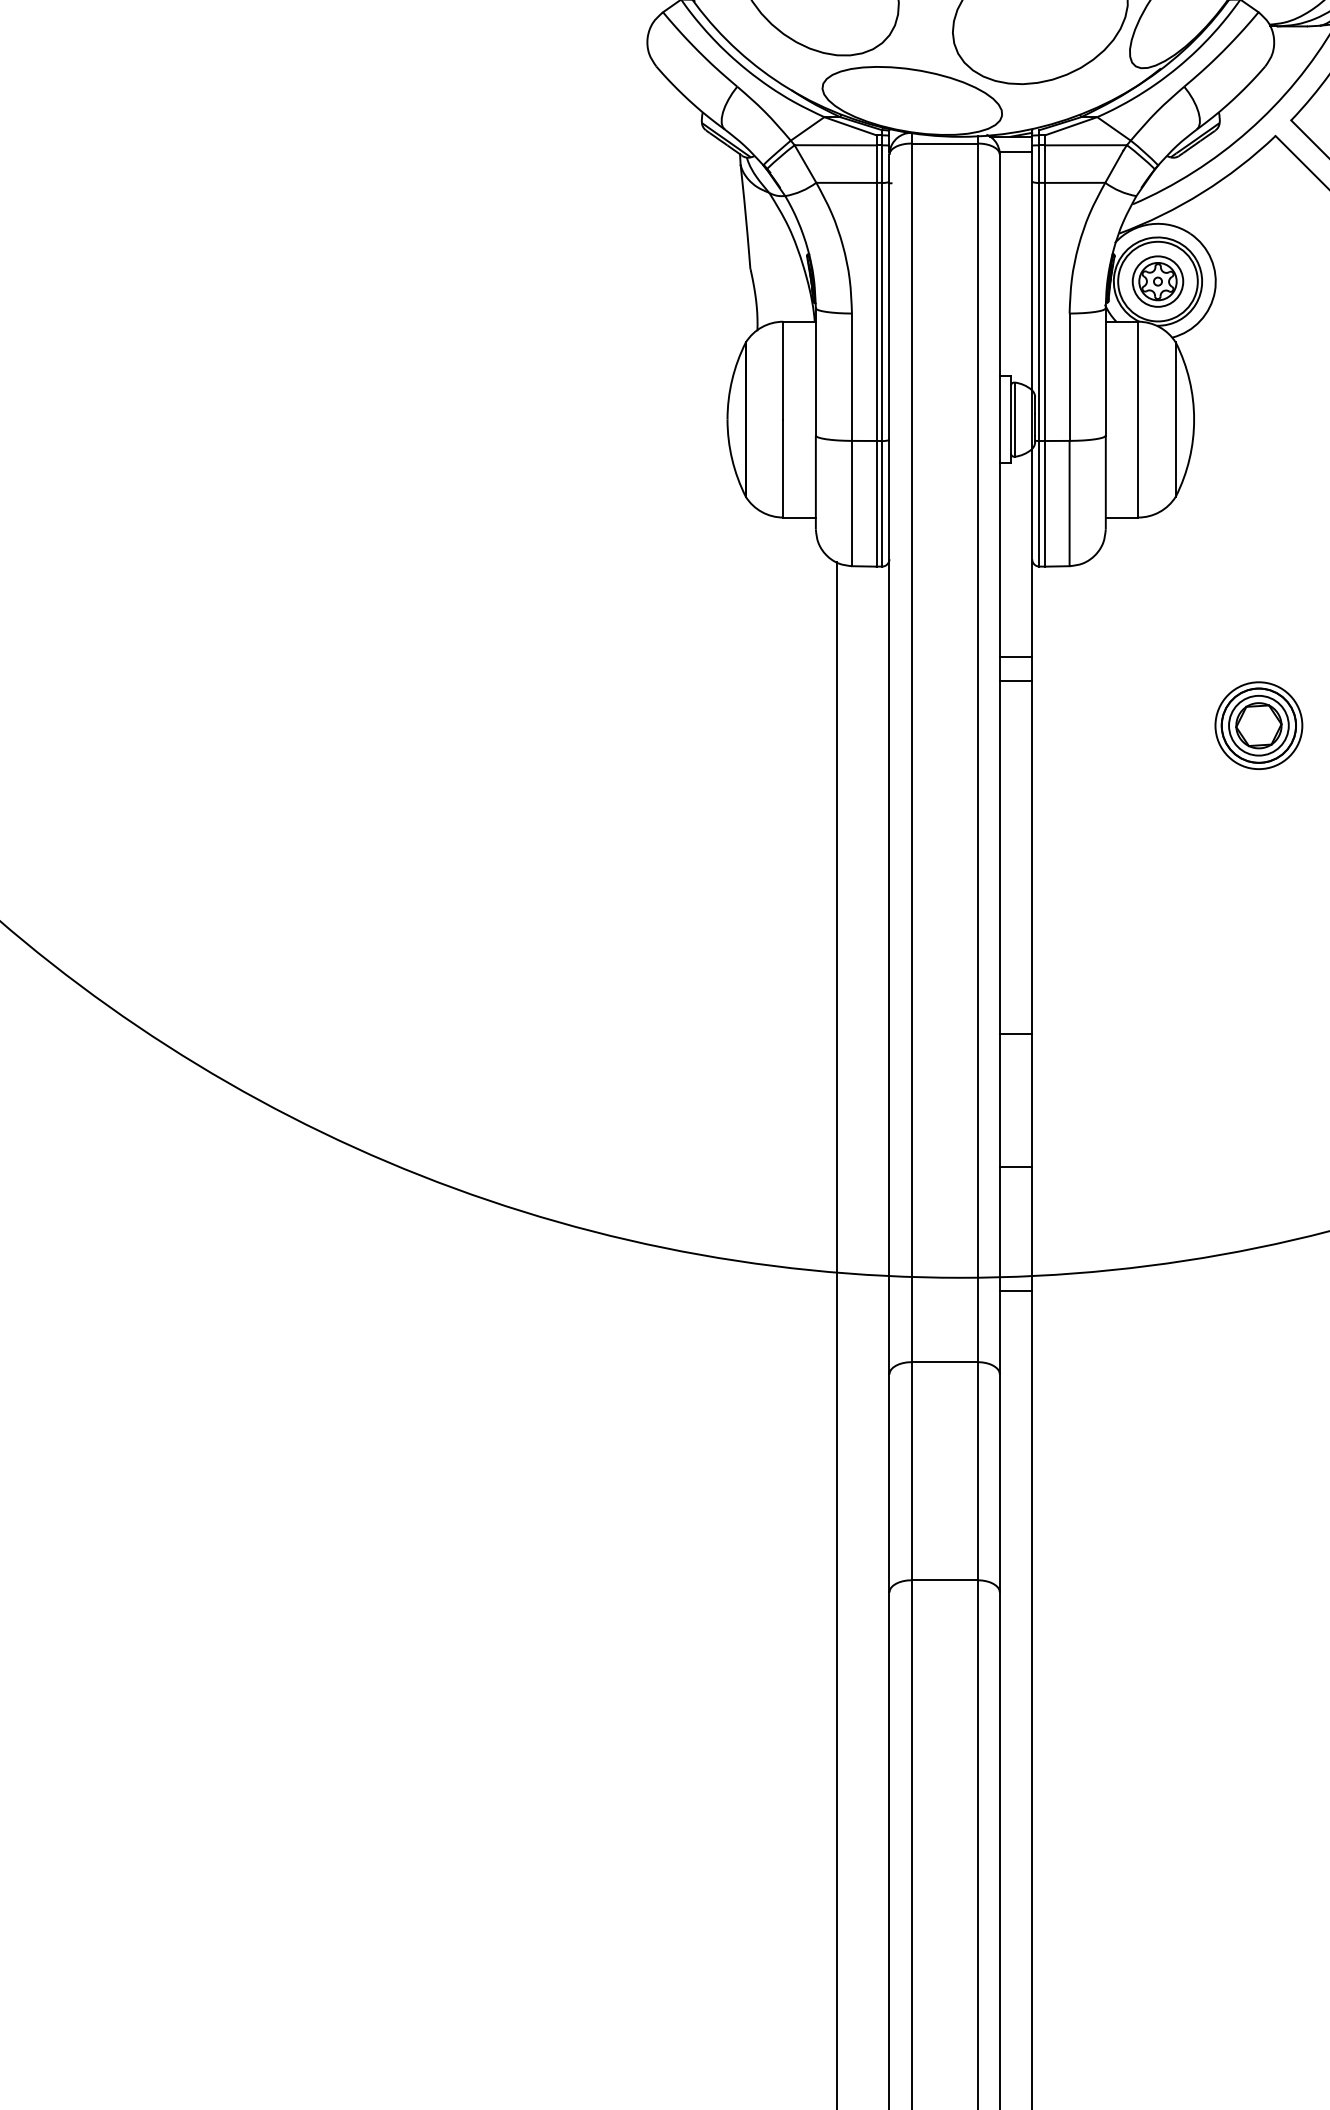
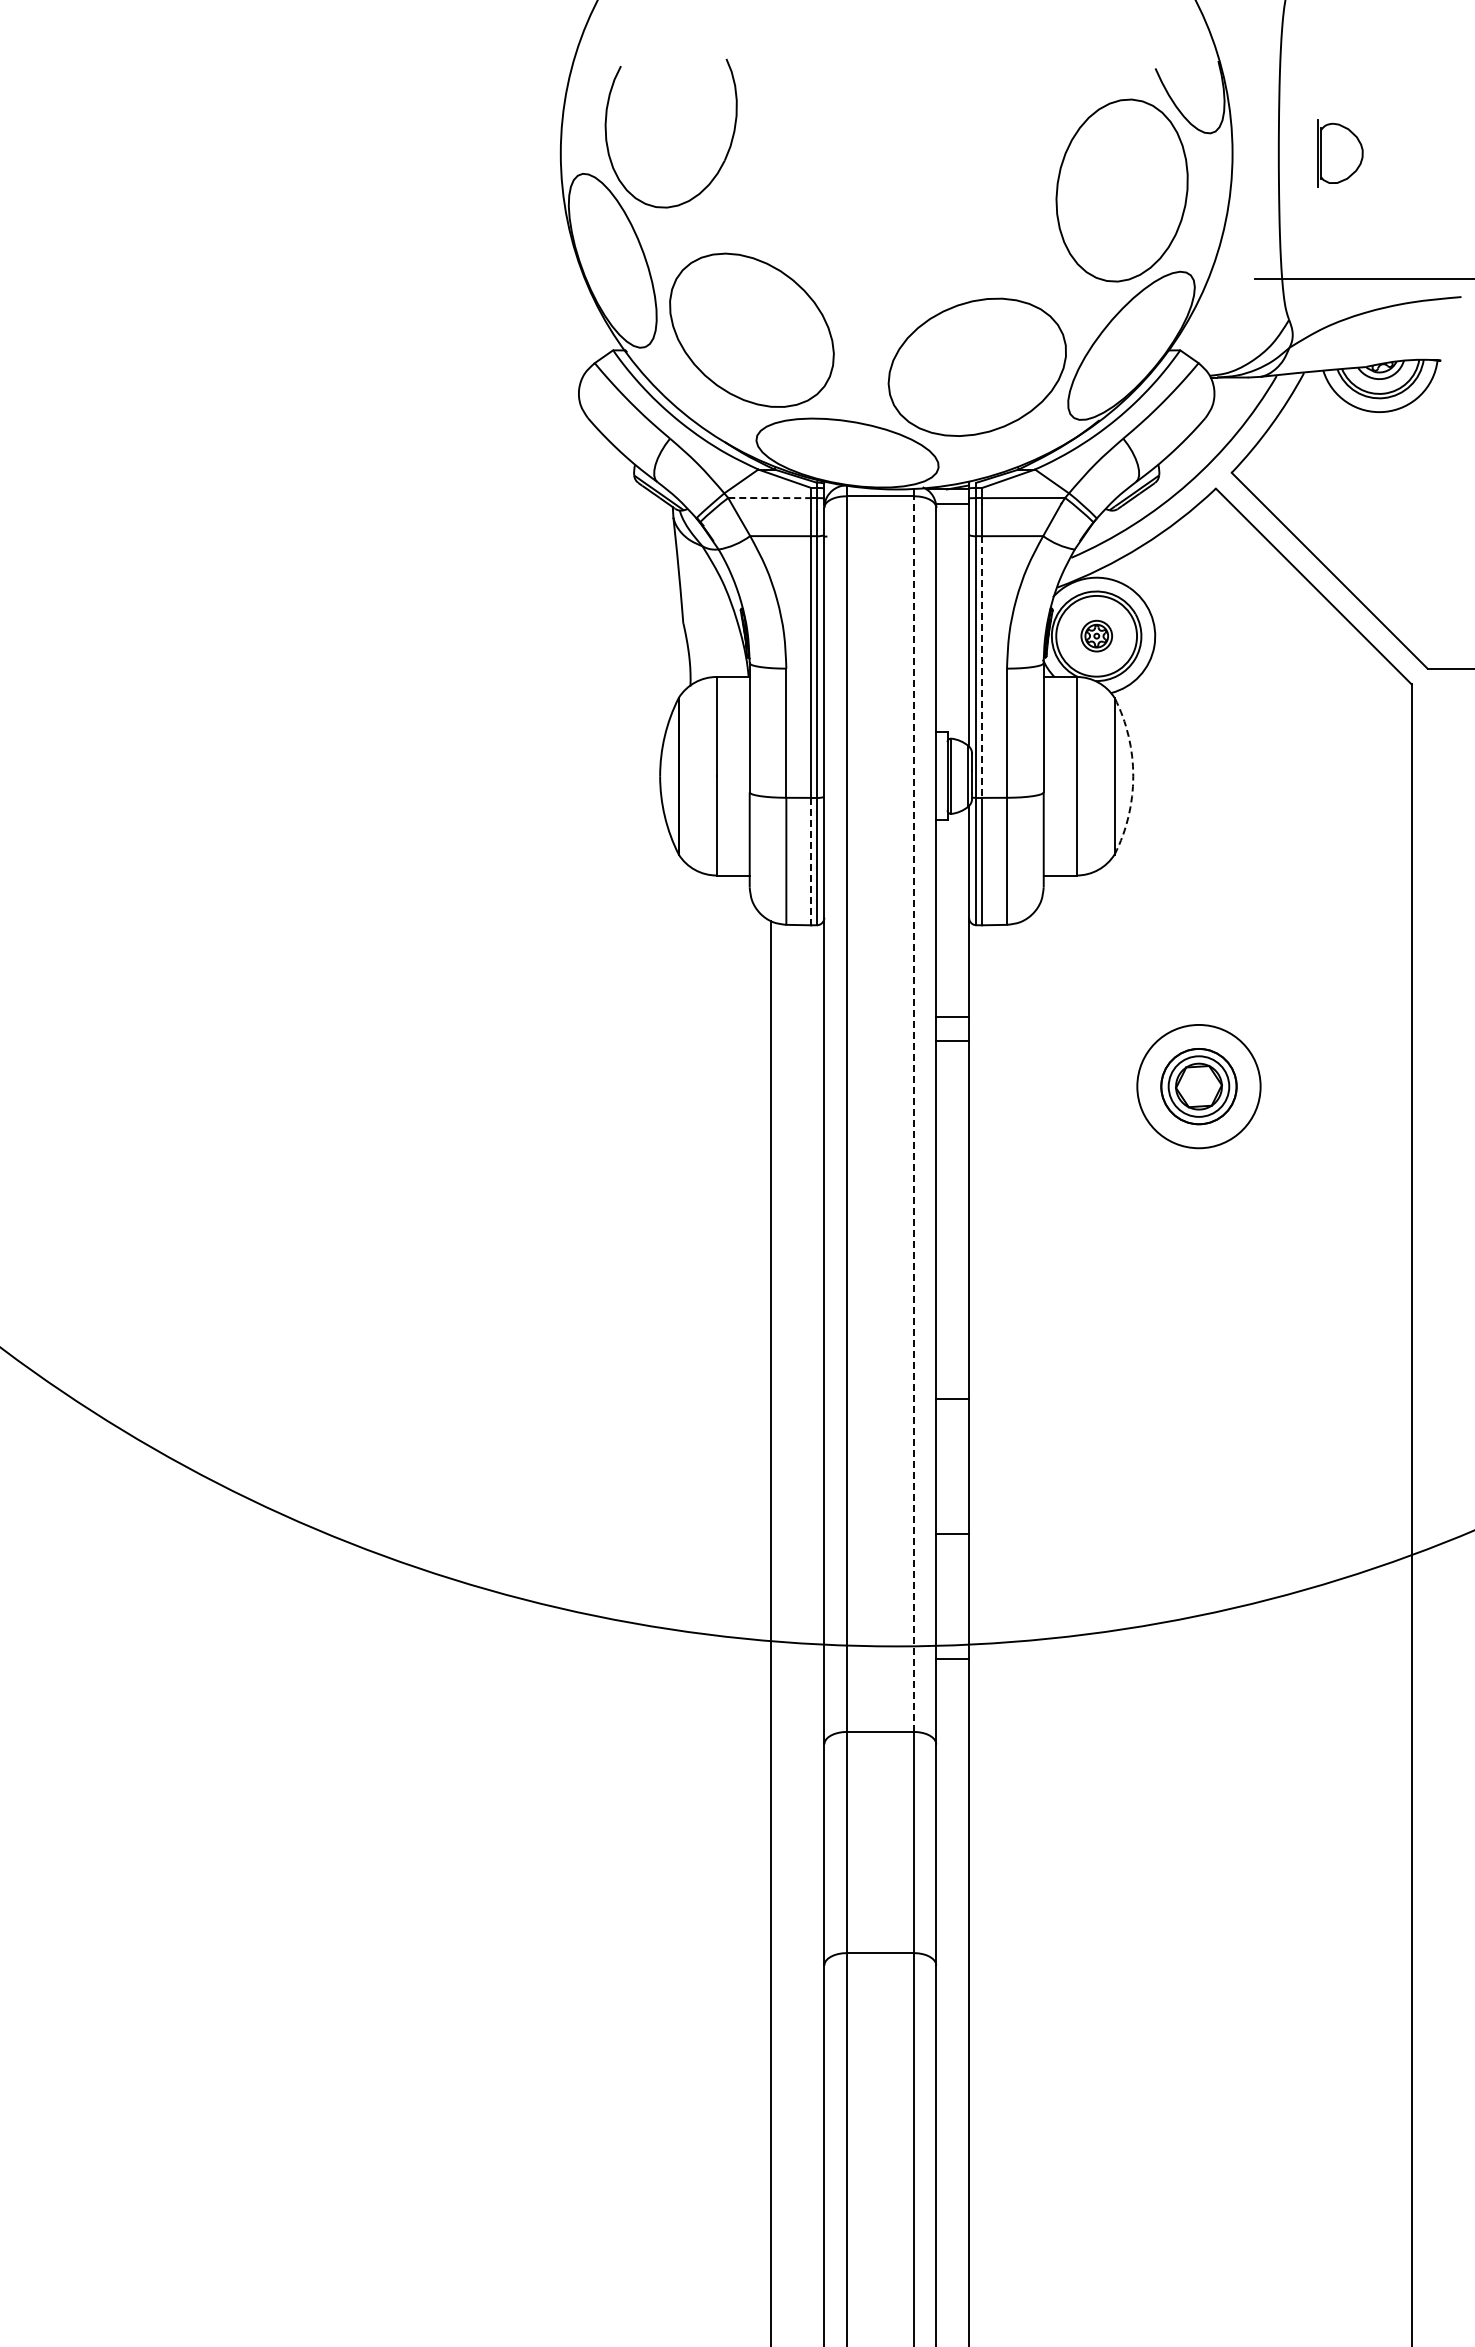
line: (835, 145) -> (769, 498), solid -> dashed
part: (1157, 280) -> (1096, 635), size x0.6
line: (1045, 312) -> (982, 667), solid -> dashed
arc: (1194, 419) -> (1133, 776), solid -> dashed
line: (876, 503) -> (811, 861), solid -> dashed
circle: (1258, 725) -> (1198, 1086), size x1.4
line: (977, 753) -> (913, 1114), solid -> dashed

